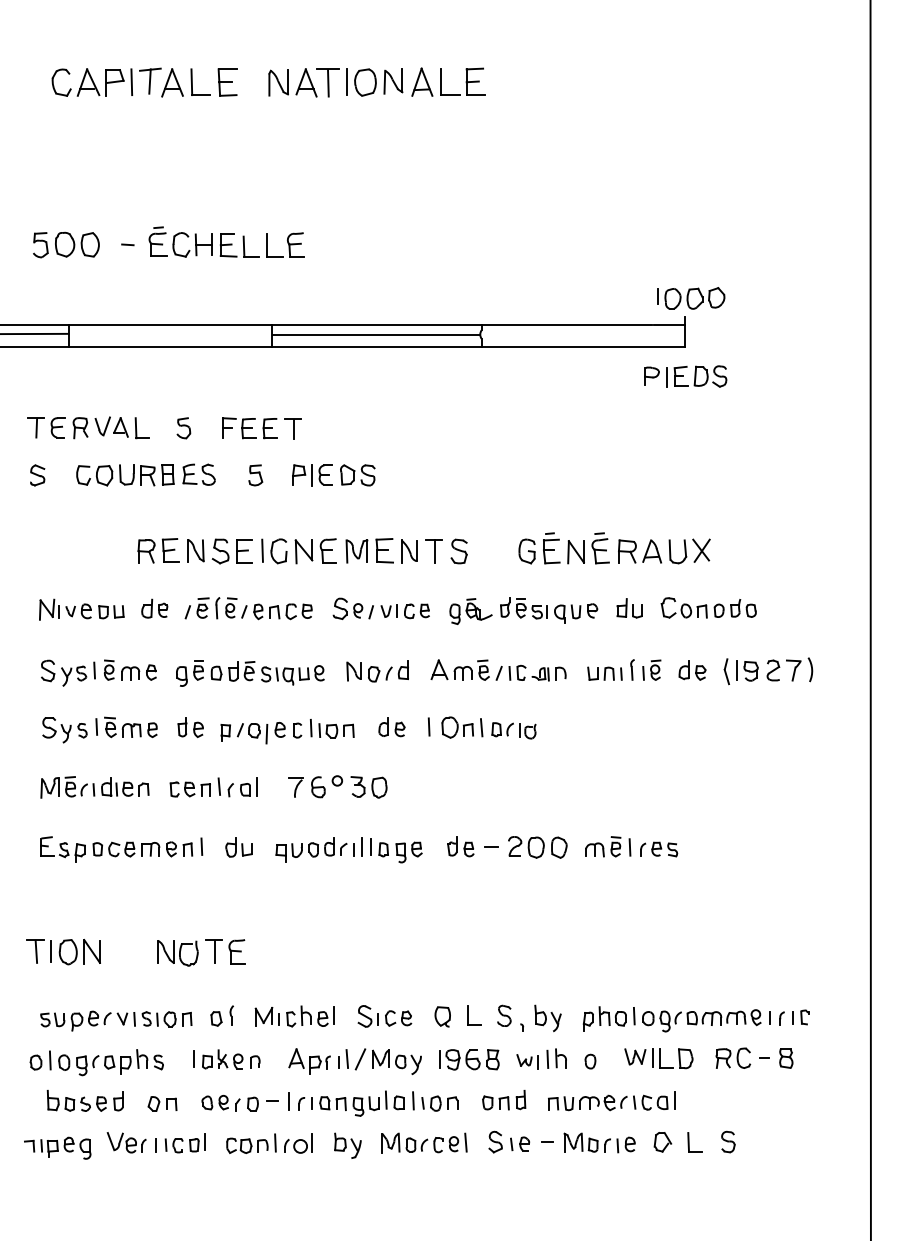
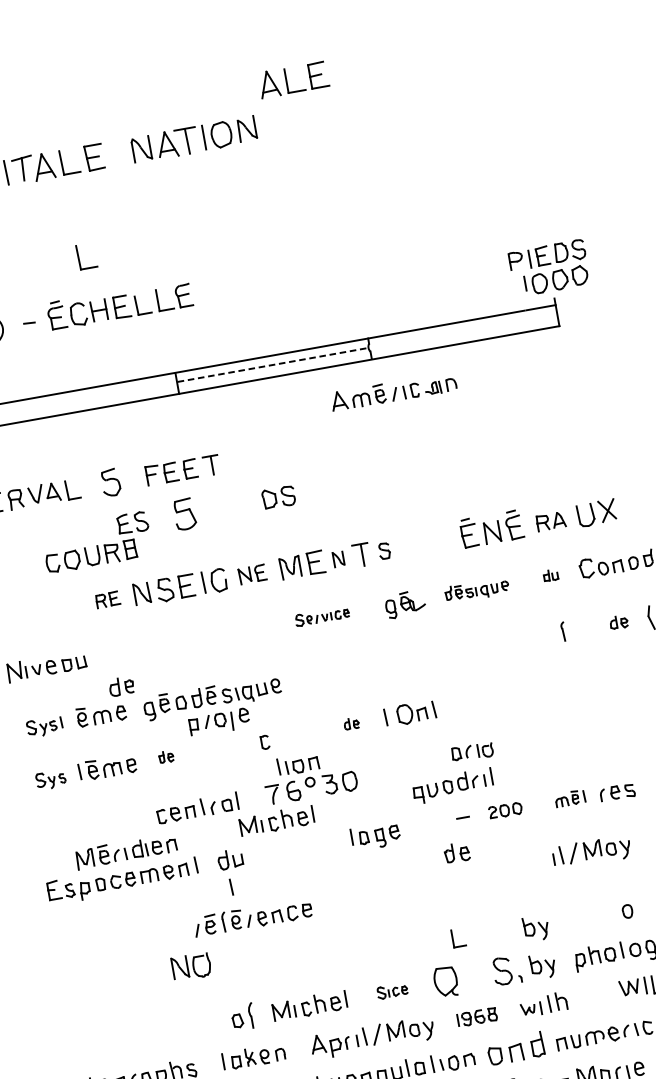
part: (441, 81) -> (286, 80), moved
part: (192, 184) -> (79, 257), added
line: (376, 334) -> (272, 364), solid -> dashed
part: (685, 376) -> (546, 255), moved
part: (183, 428) -> (110, 483), size x1.4
part: (125, 475) -> (91, 556), moved
part: (255, 475) -> (184, 514), size x1.6
part: (312, 475) -> (237, 505), removed
part: (158, 550) -> (107, 599), size x0.6
part: (315, 551) -> (252, 574), size x0.7
part: (409, 551) -> (338, 559), size x0.7
part: (458, 551) -> (384, 551), size x0.7
part: (526, 551) -> (446, 540), removed
part: (639, 551) -> (550, 521), size x0.7
part: (154, 608) -> (121, 686), moved
part: (248, 608) -> (252, 917), moved
part: (380, 608) -> (321, 616), size x0.6
part: (629, 608) -> (550, 575), size x0.6
part: (549, 610) -> (477, 590), size x0.7
part: (651, 669) -> (581, 628), removed
part: (498, 670) -> (393, 391), moved
part: (692, 670) -> (618, 622), size x0.7
part: (377, 671) -> (329, 674), removed
part: (68, 672) -> (44, 726), size x0.7
part: (604, 673) -> (538, 639), removed
part: (190, 727) -> (166, 757), size x0.6
part: (391, 727) -> (351, 724), size x0.6
part: (332, 728) -> (298, 763), moved
part: (64, 730) -> (50, 780), size x0.7
part: (513, 730) -> (472, 752), moved
part: (252, 733) -> (219, 723), moved
part: (94, 787) -> (126, 851), moved
part: (294, 815) -> (276, 821), added
part: (460, 846) -> (456, 852), moved
part: (608, 846) -> (570, 798), size x0.7
part: (537, 847) -> (505, 810), size x0.6
part: (318, 849) -> (452, 785), moved
line: (234, 876) -> (231, 887), added
part: (620, 907) -> (591, 852), added
part: (225, 951) -> (235, 957), removed
part: (63, 952) -> (86, 985), removed
part: (547, 977) -> (535, 928), added
part: (231, 1015) -> (251, 1015), size x1.4
part: (474, 1015) -> (458, 937), moved
part: (504, 1015) -> (502, 970), size x1.4
part: (384, 1016) -> (392, 991), size x0.6
part: (442, 1016) -> (445, 981), size x1.6
part: (116, 1020) -> (146, 1038), removed
part: (469, 1059) -> (477, 1016), size x0.7
part: (590, 1061) -> (627, 911), moved
part: (504, 1100) -> (516, 1048), size x1.4

